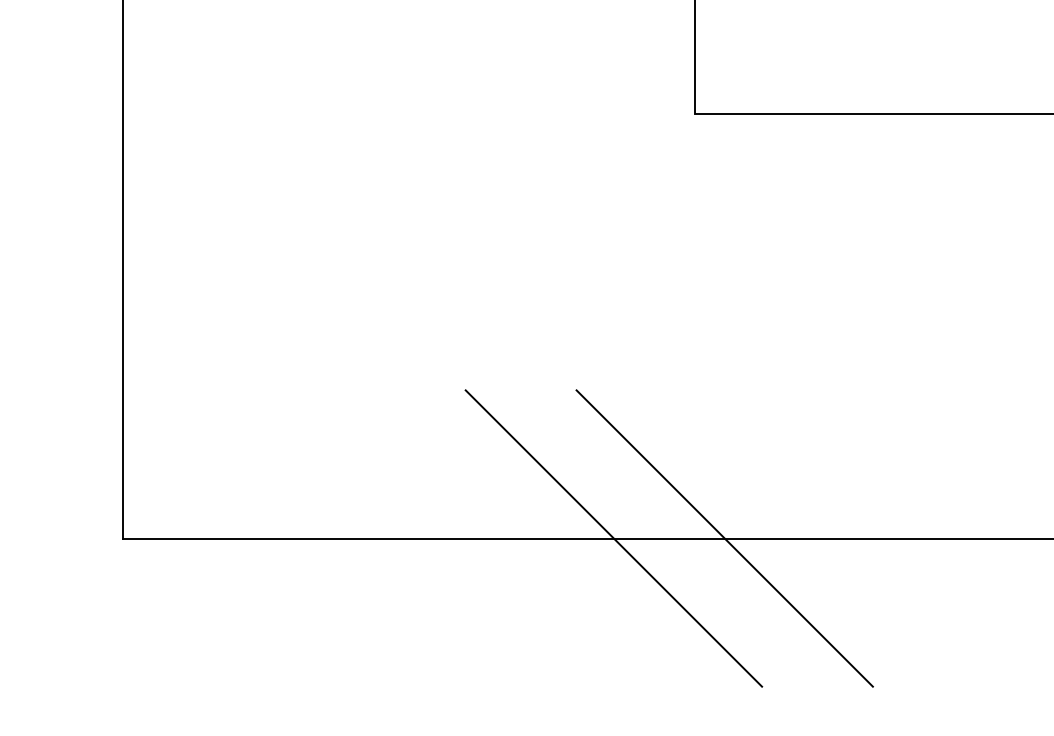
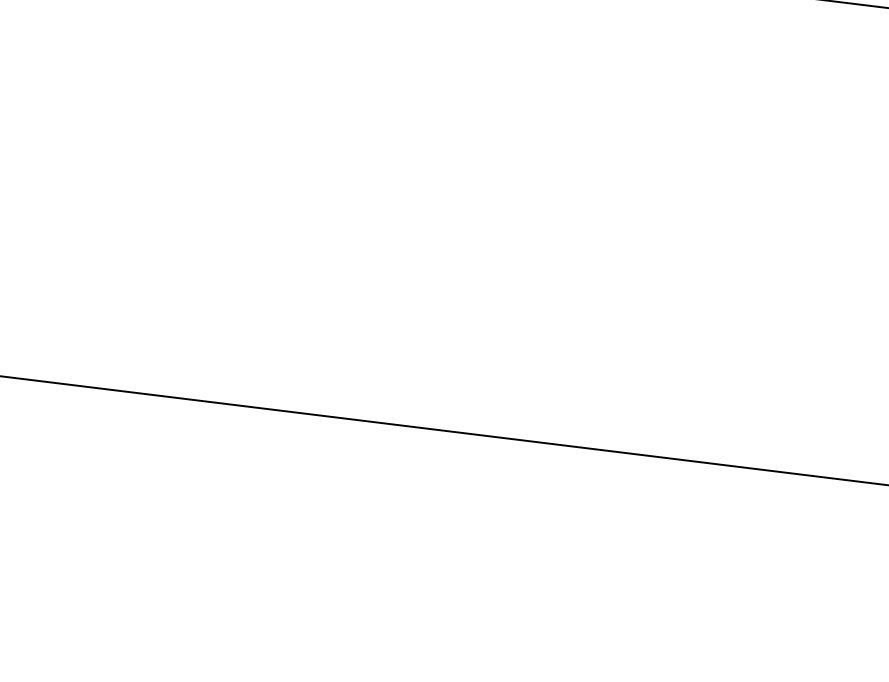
line: (613, 538) -> (429, 428), removed
line: (724, 538) -> (552, 443), removed

